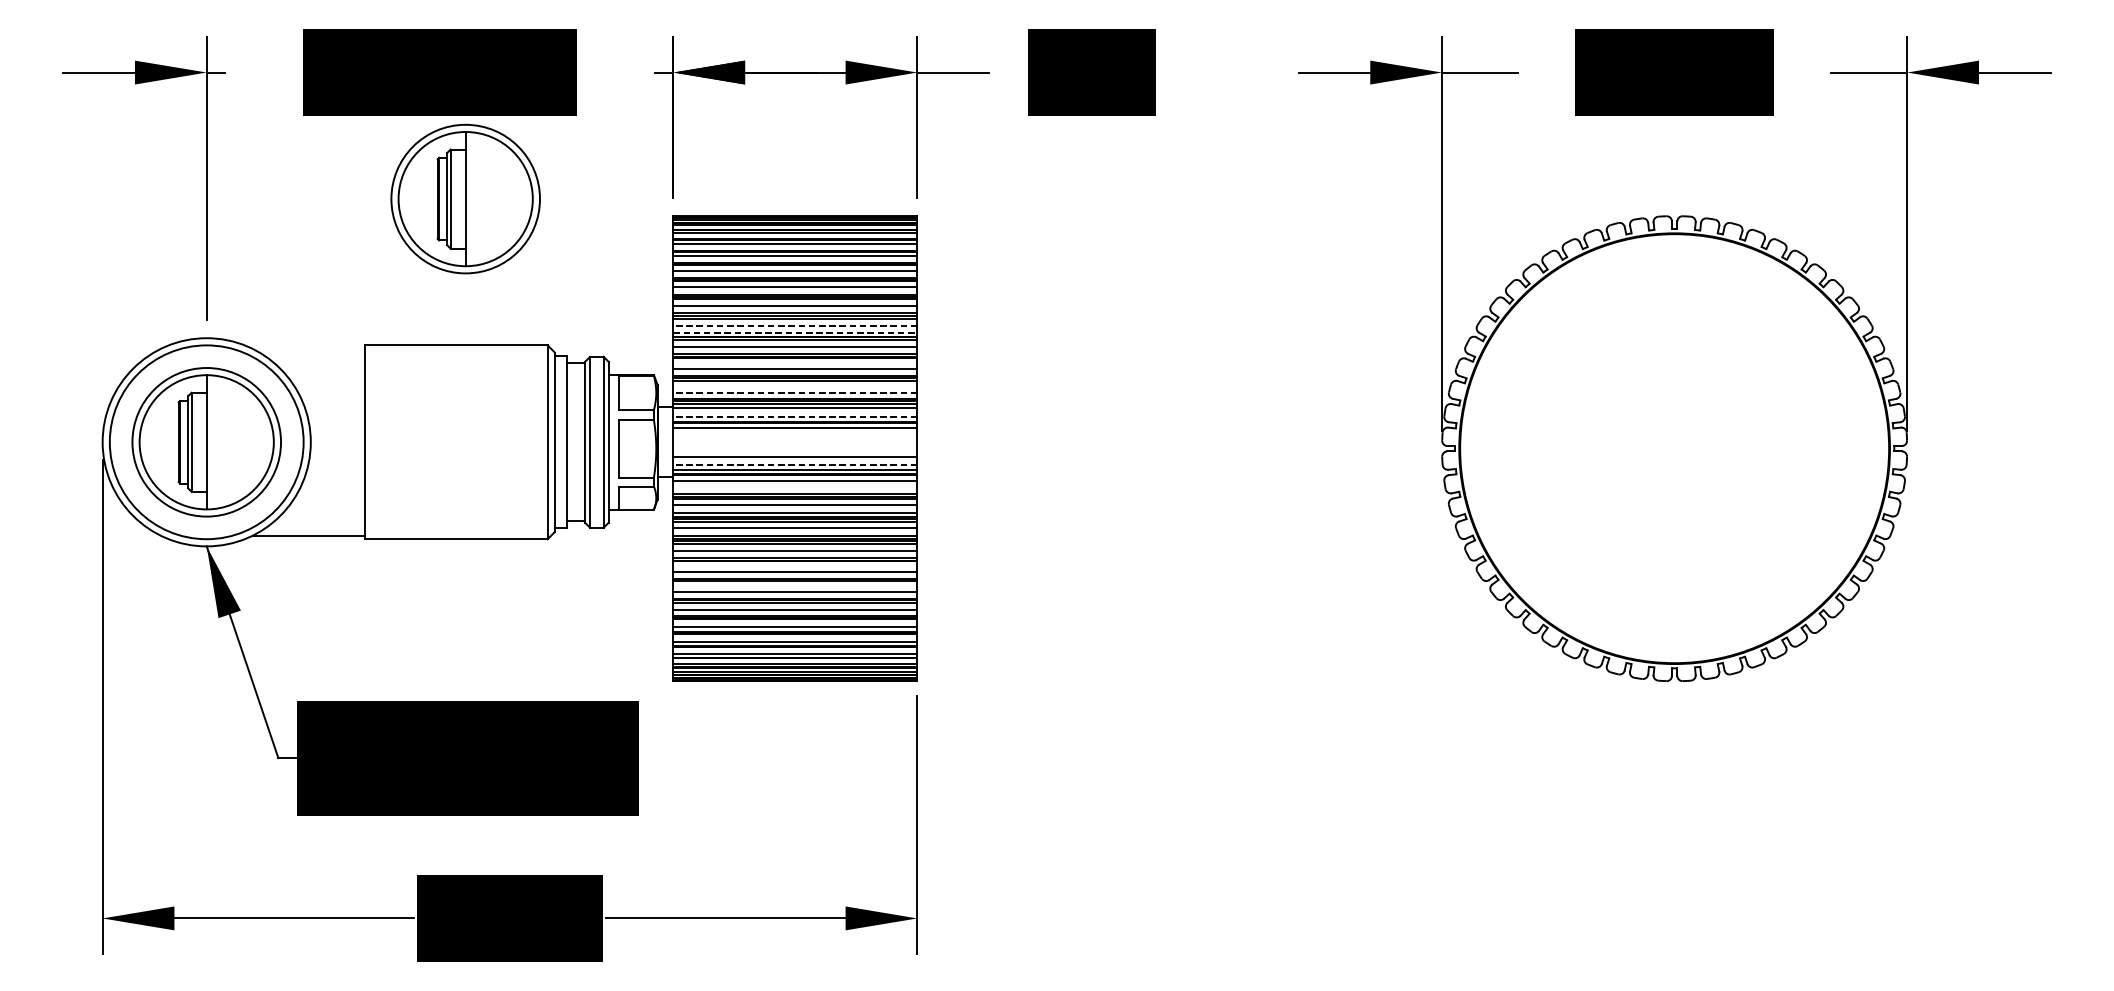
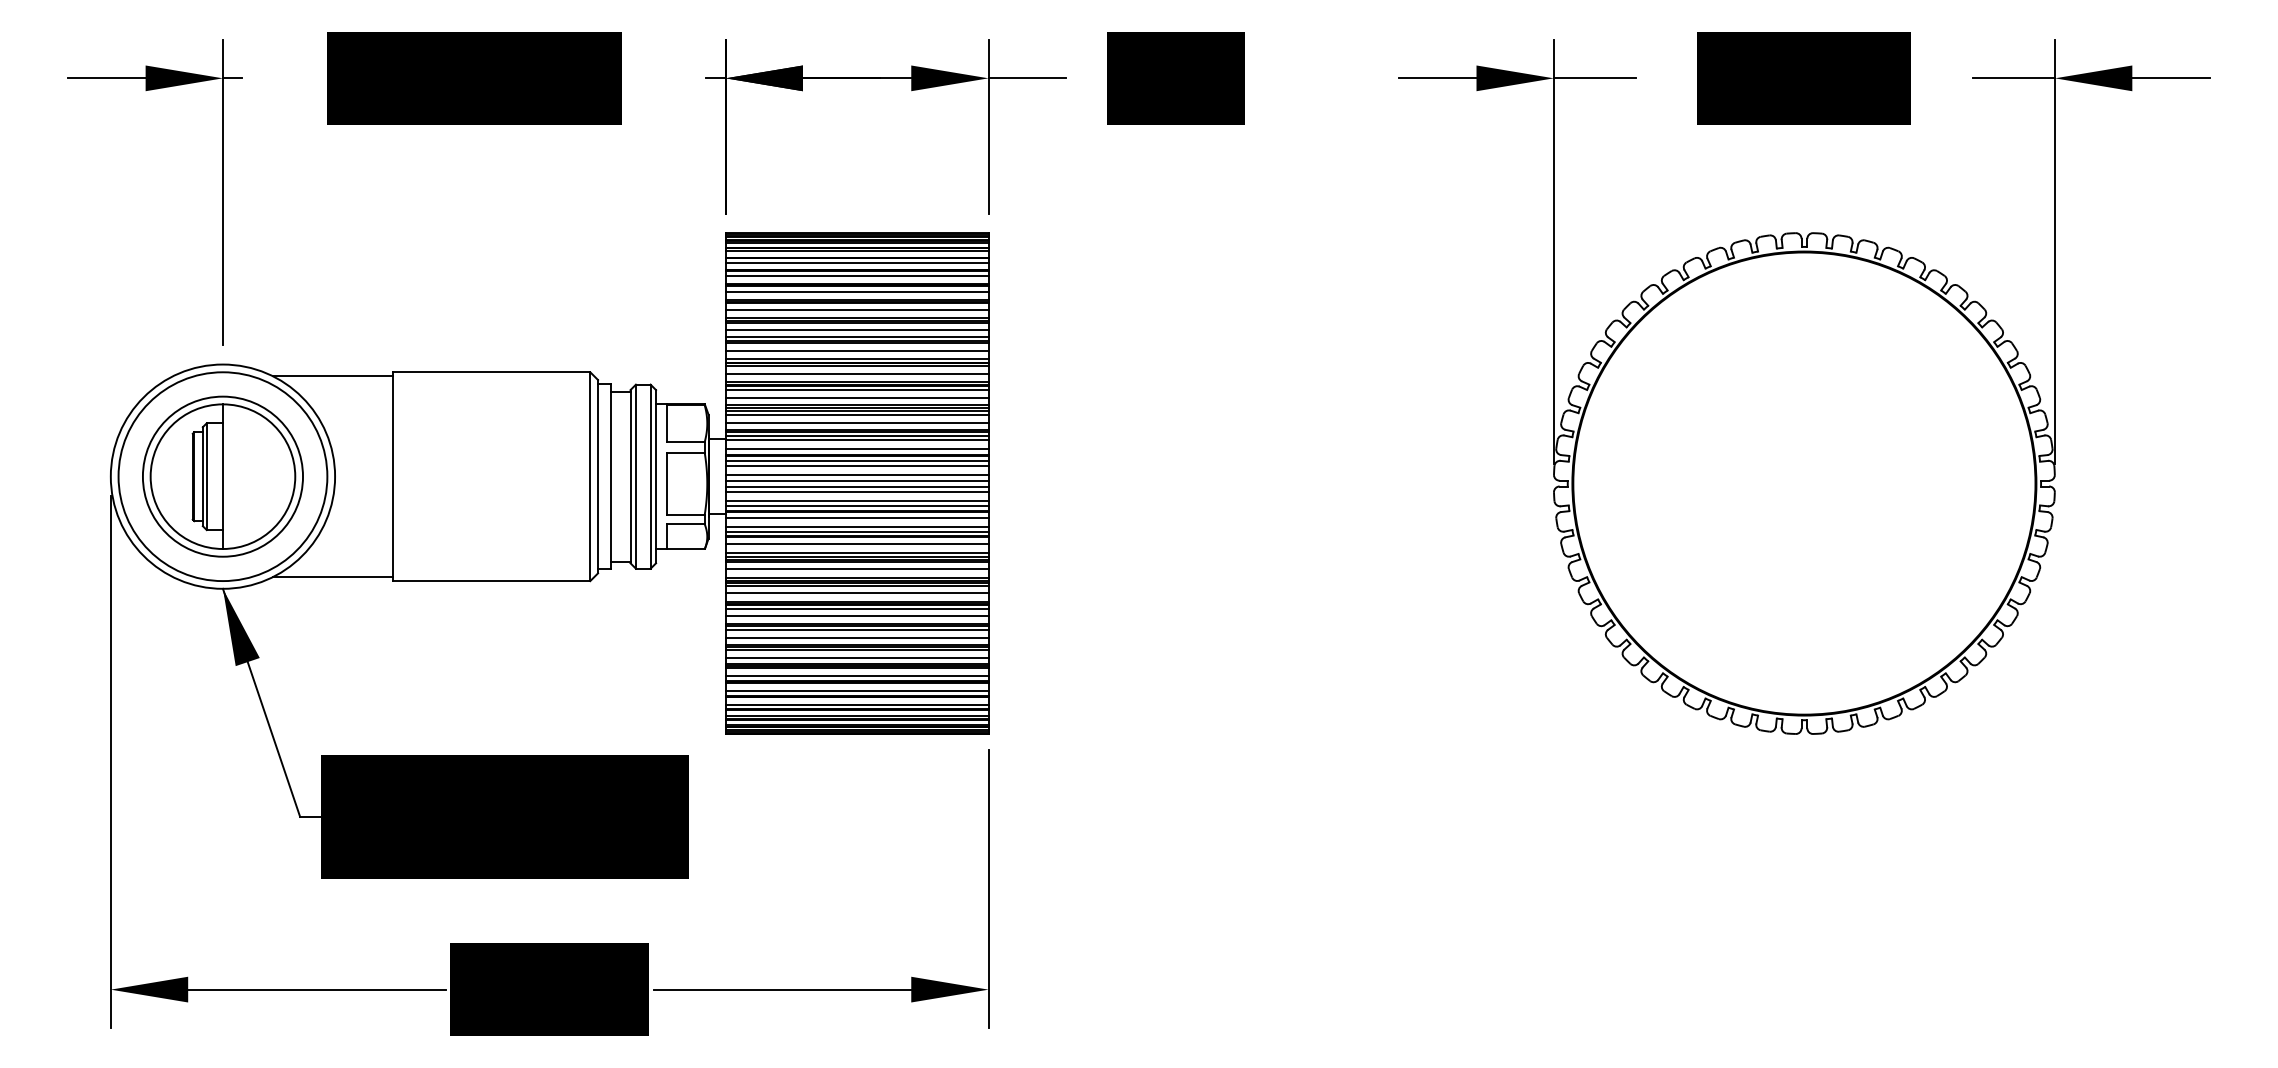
part: (465, 198) -> (501, 214), removed
line: (794, 326) -> (856, 351), dashed -> solid
line: (795, 332) -> (857, 358), dashed -> solid
line: (308, 349) -> (332, 376), added
line: (794, 361) -> (856, 389), added
line: (794, 384) -> (856, 414), added
line: (794, 392) -> (856, 423), dashed -> solid
line: (794, 417) -> (856, 449), dashed -> solid
line: (794, 432) -> (856, 466), added
line: (794, 441) -> (856, 475), added
line: (794, 445) -> (856, 480), added
line: (794, 451) -> (856, 486), added
line: (794, 465) -> (856, 501), dashed -> solid
line: (794, 489) -> (856, 527), added
line: (794, 564) -> (856, 608), added
line: (794, 584) -> (856, 629), added

